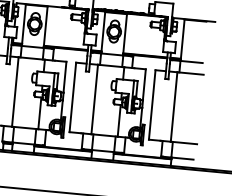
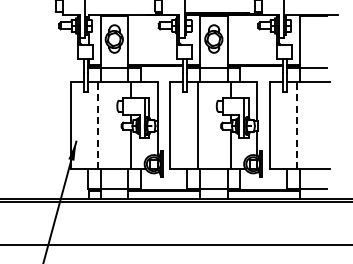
line: (15, 91) -> (98, 125), solid -> dashed
line: (174, 106) -> (297, 125), solid -> dashed

